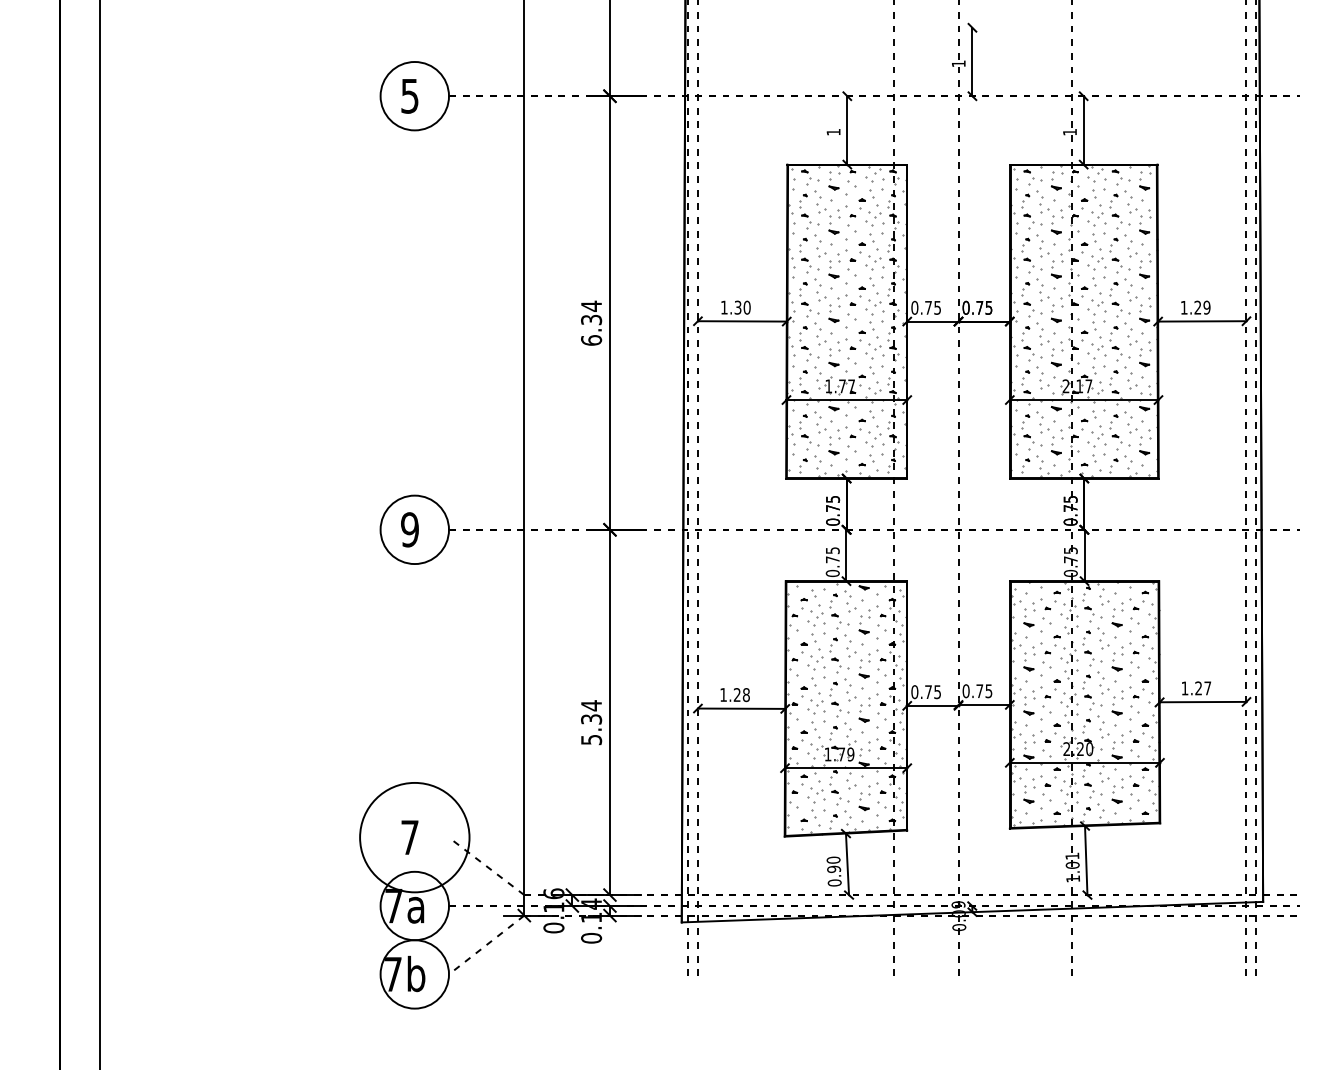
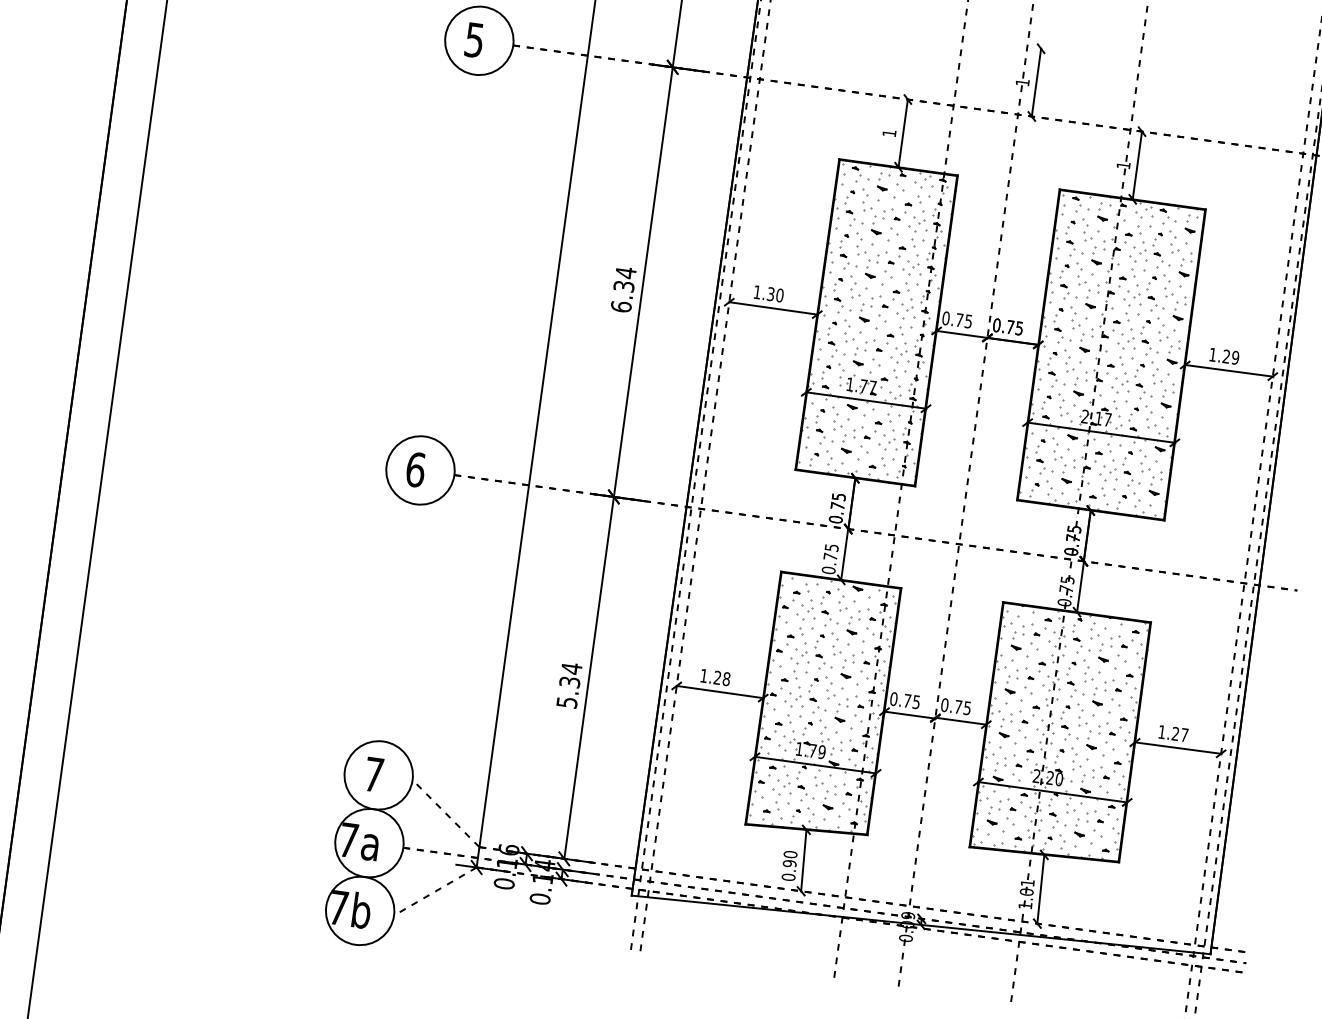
text: (410, 529) -> (416, 469), 9 -> 6
circle: (414, 837) -> (378, 775), size x0.62

